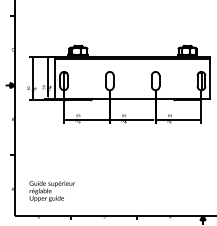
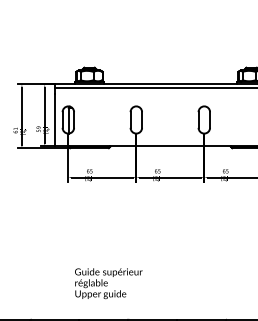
text: (51, 191) -> (107, 283), moved

